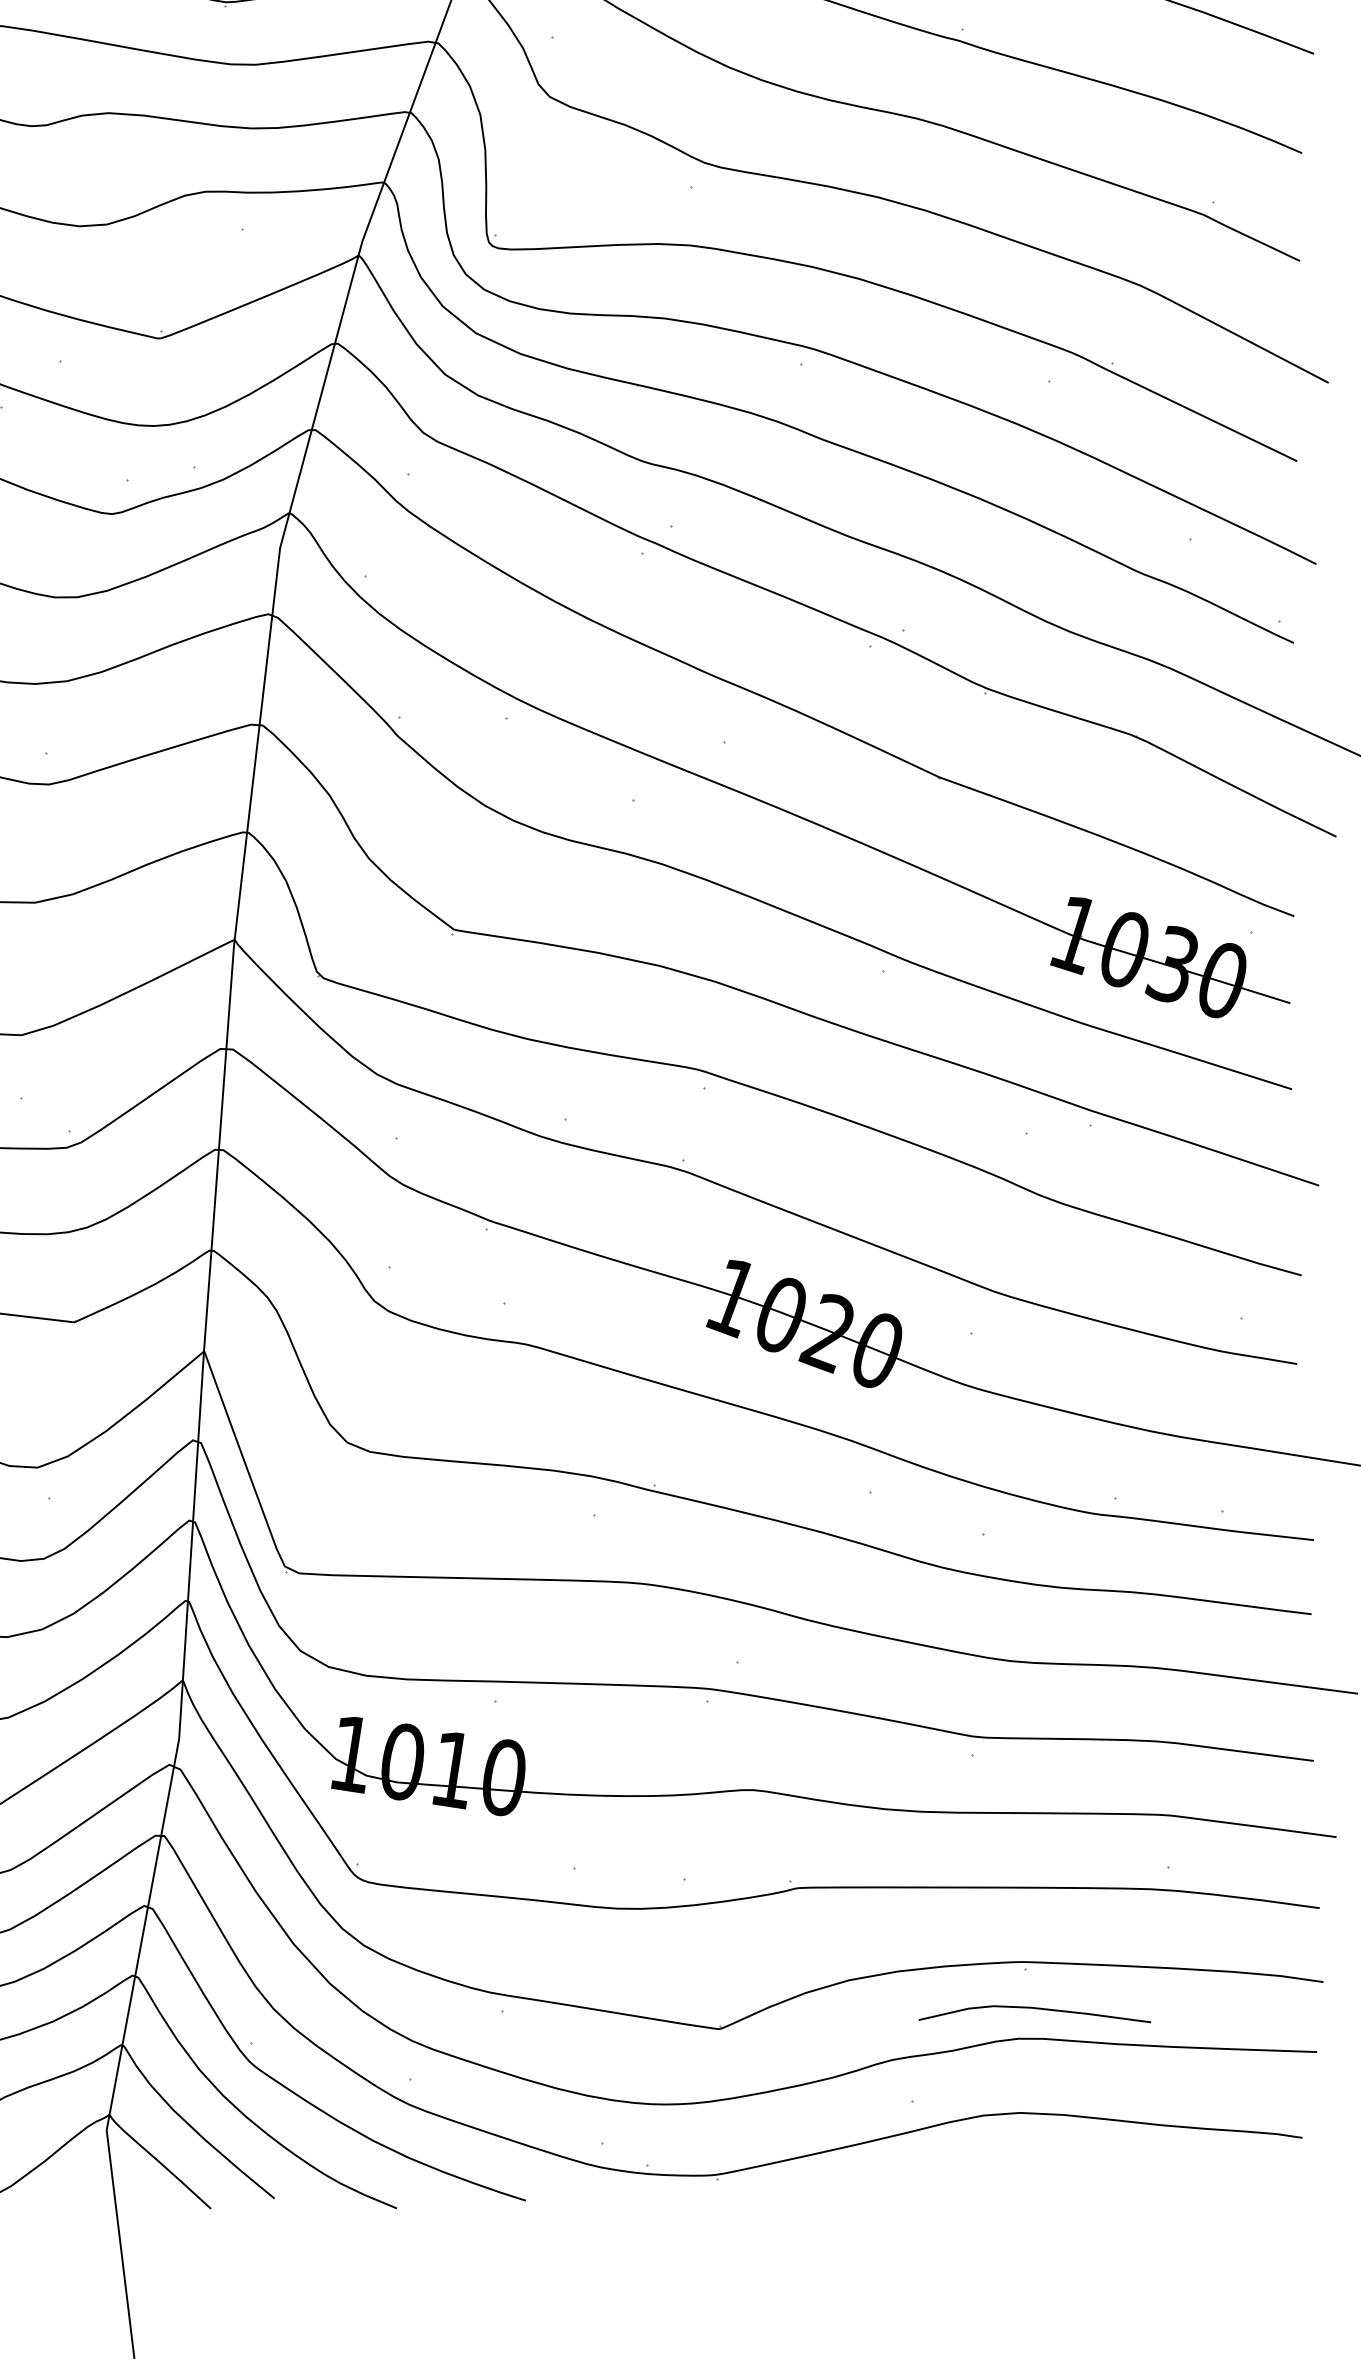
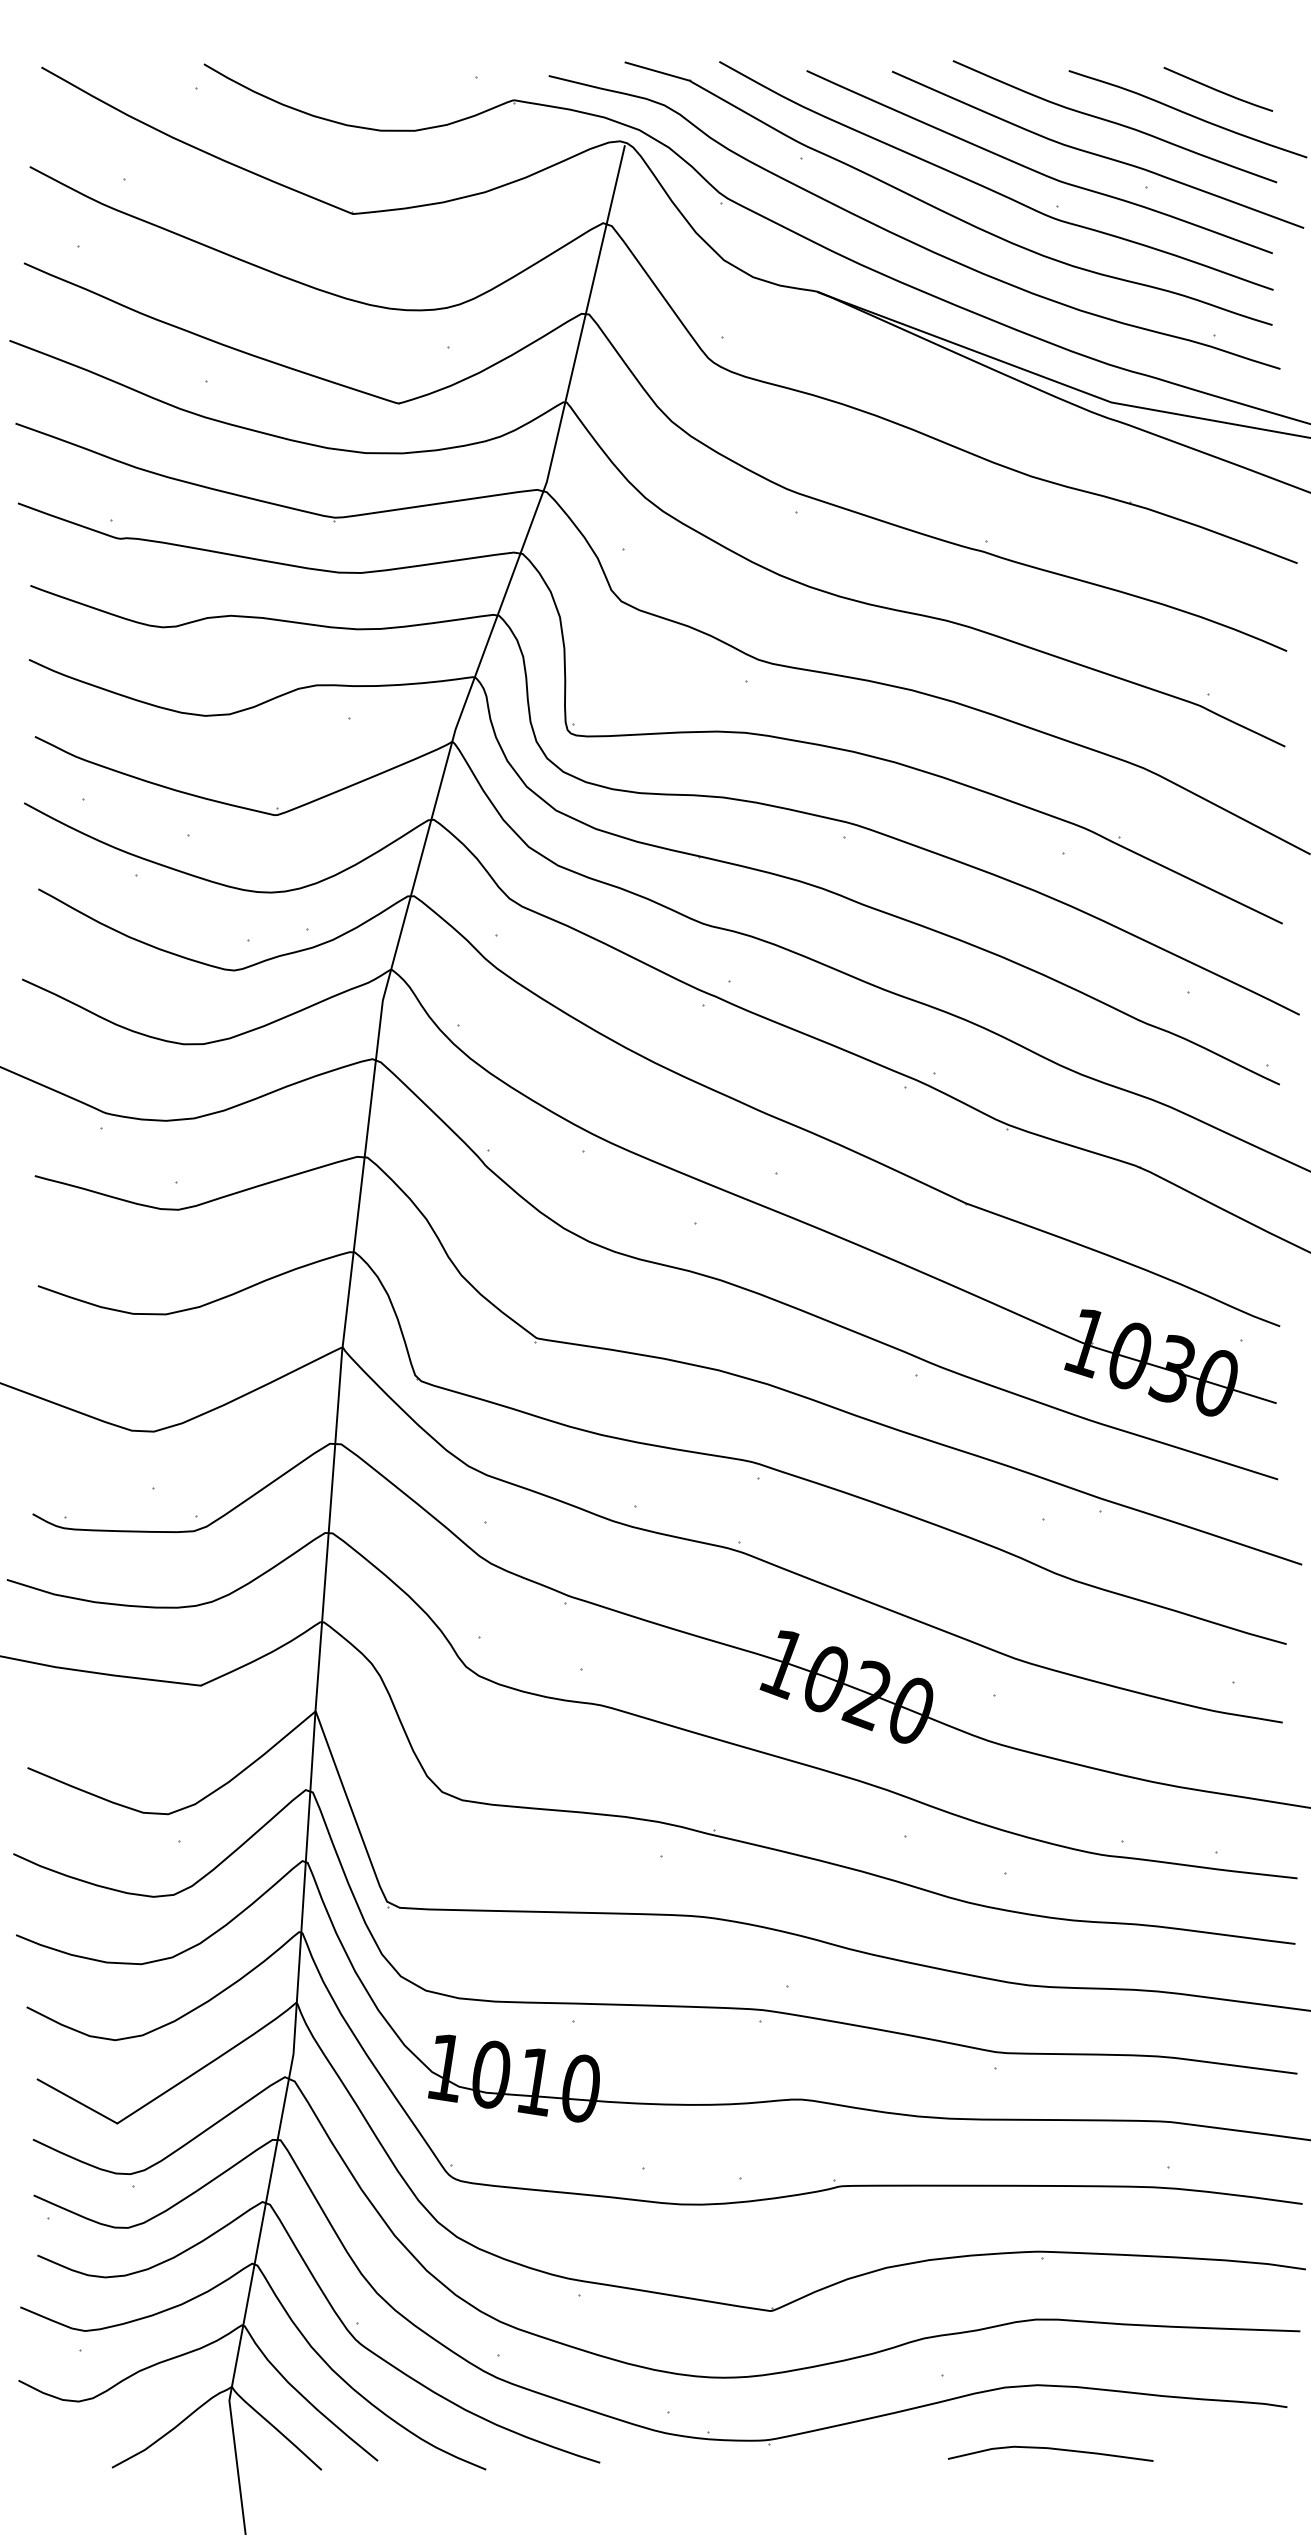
curve: (1034, 2009) -> (1050, 2449), moved

